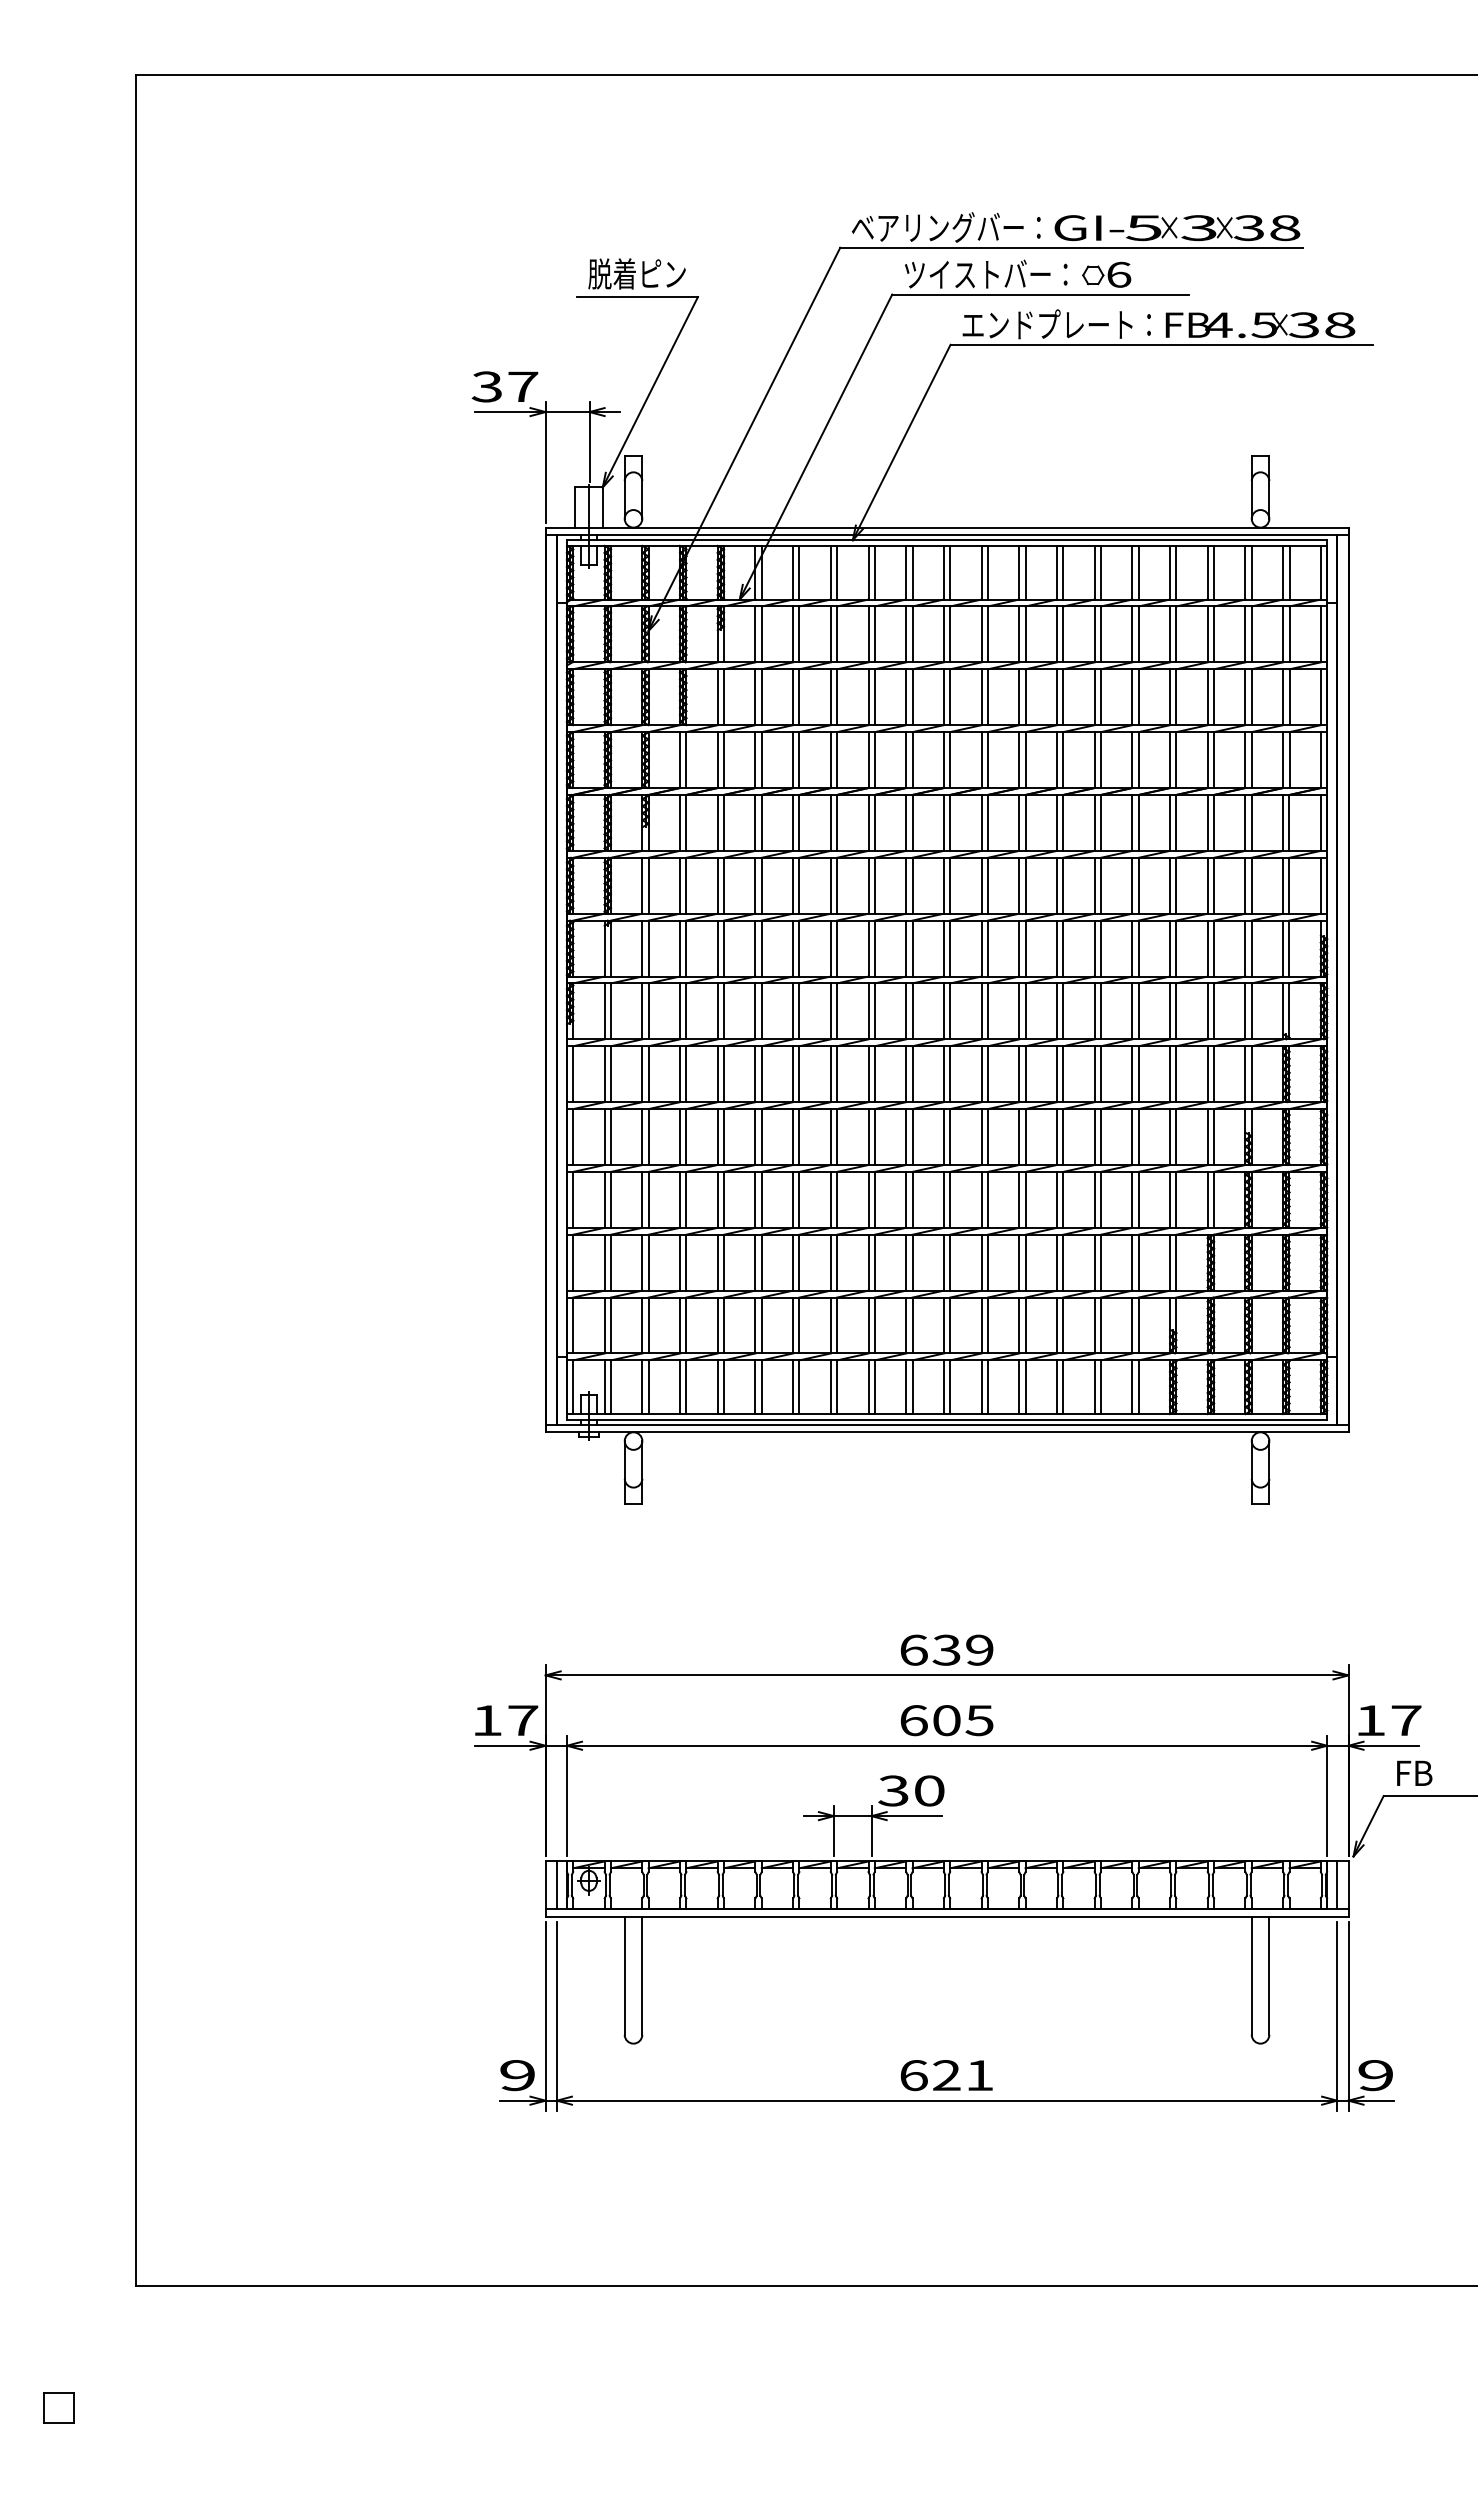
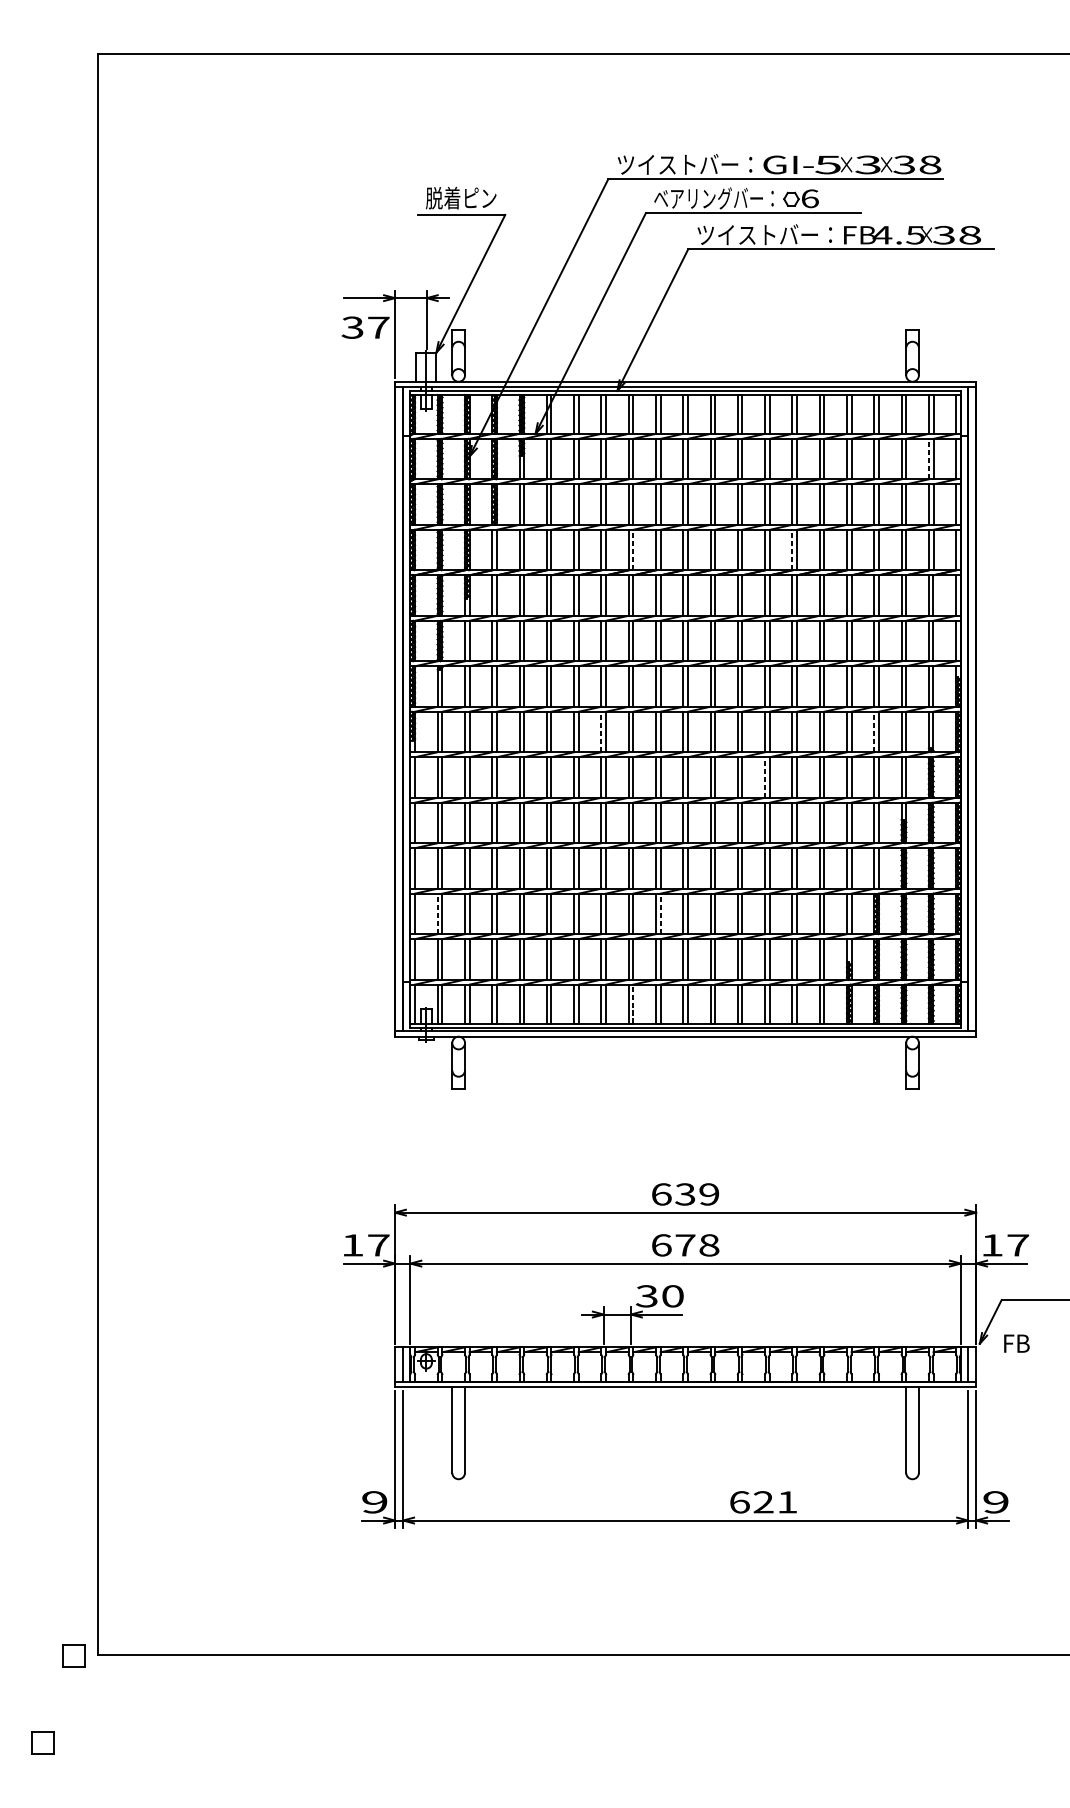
text: (945, 227) -> (684, 164), ベアリングバー： -> ツイストバー：
text: (985, 274) -> (713, 198), ツイストバー： -> ベアリングバー：
text: (1056, 324) -> (764, 234), エンドプレート： -> ツイストバー：
text: (504, 386) -> (365, 327), moved
line: (1283, 634) -> (929, 459), solid -> dashed
line: (874, 760) -> (633, 550), solid -> dashed
line: (1094, 760) -> (792, 550), solid -> dashed
line: (830, 1011) -> (601, 732), solid -> dashed
line: (1207, 1011) -> (874, 732), solid -> dashed
line: (1057, 1074) -> (765, 777), solid -> dashed
line: (604, 1262) -> (437, 913), solid -> dashed
line: (912, 1262) -> (660, 913), solid -> dashed
line: (874, 1387) -> (633, 1004), solid -> dashed
text: (963, 1720) -> (697, 1245), 605 -> 678
text: (1414, 1772) -> (1016, 1343), moved
text: (946, 2075) -> (763, 1502), moved
part: (101, 2287) -> (73, 1655), added

